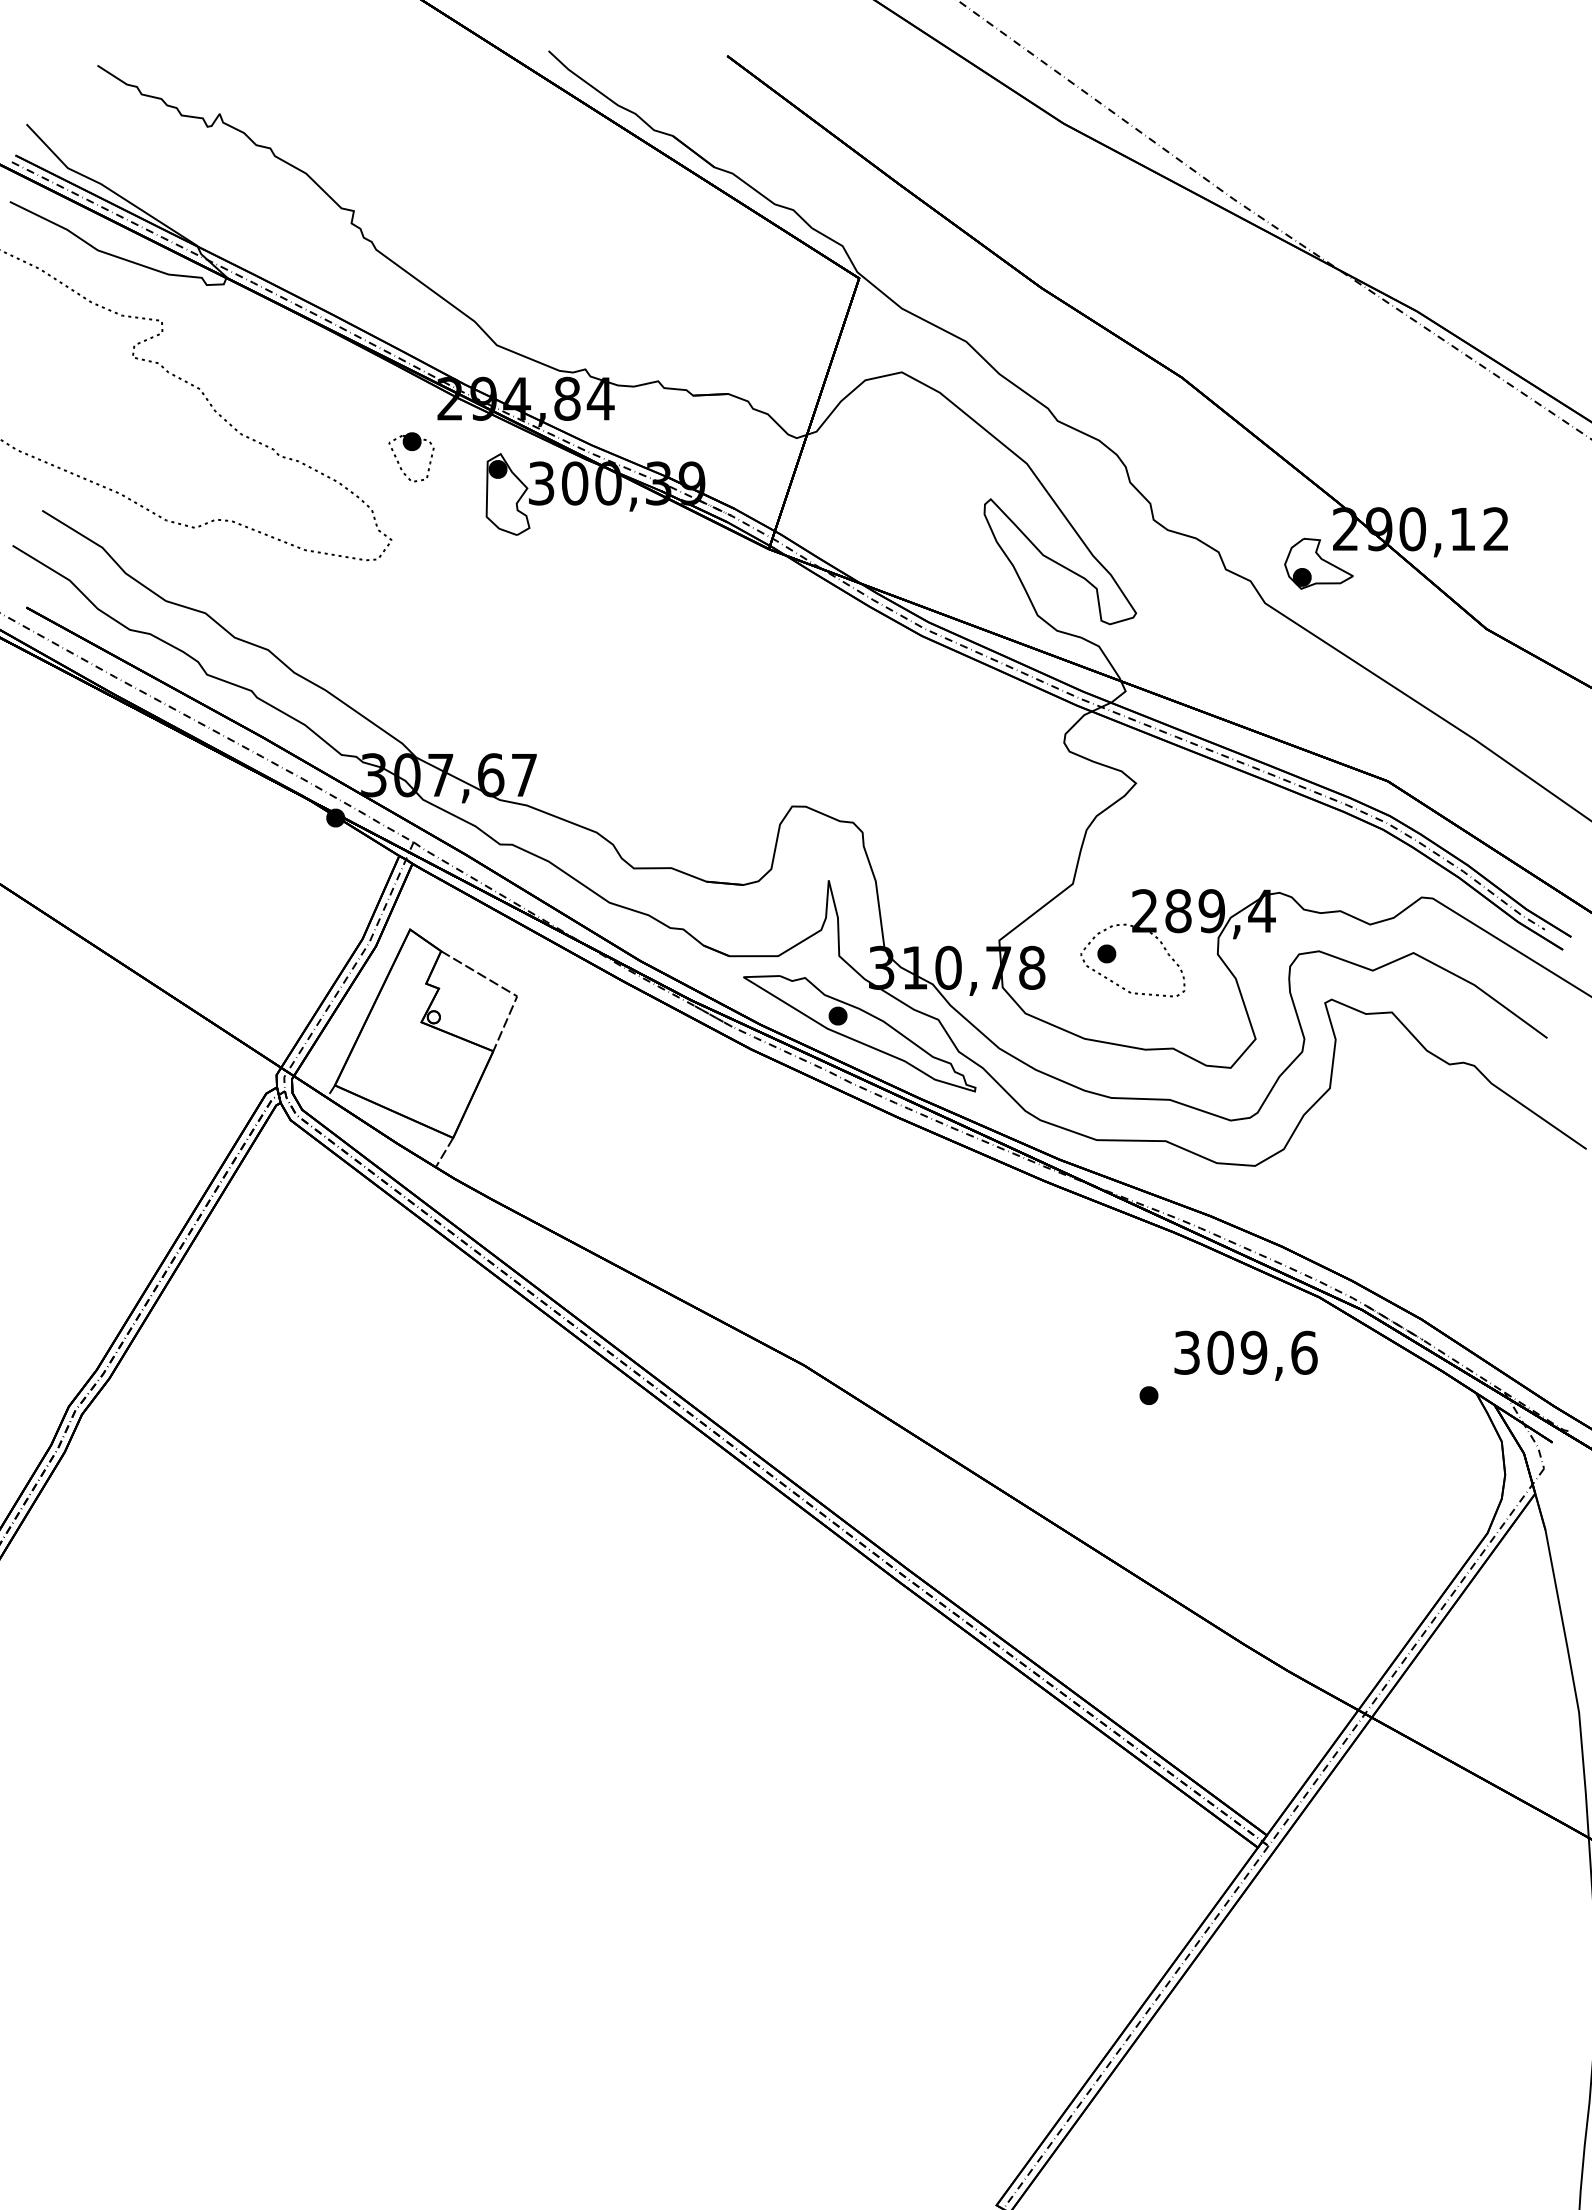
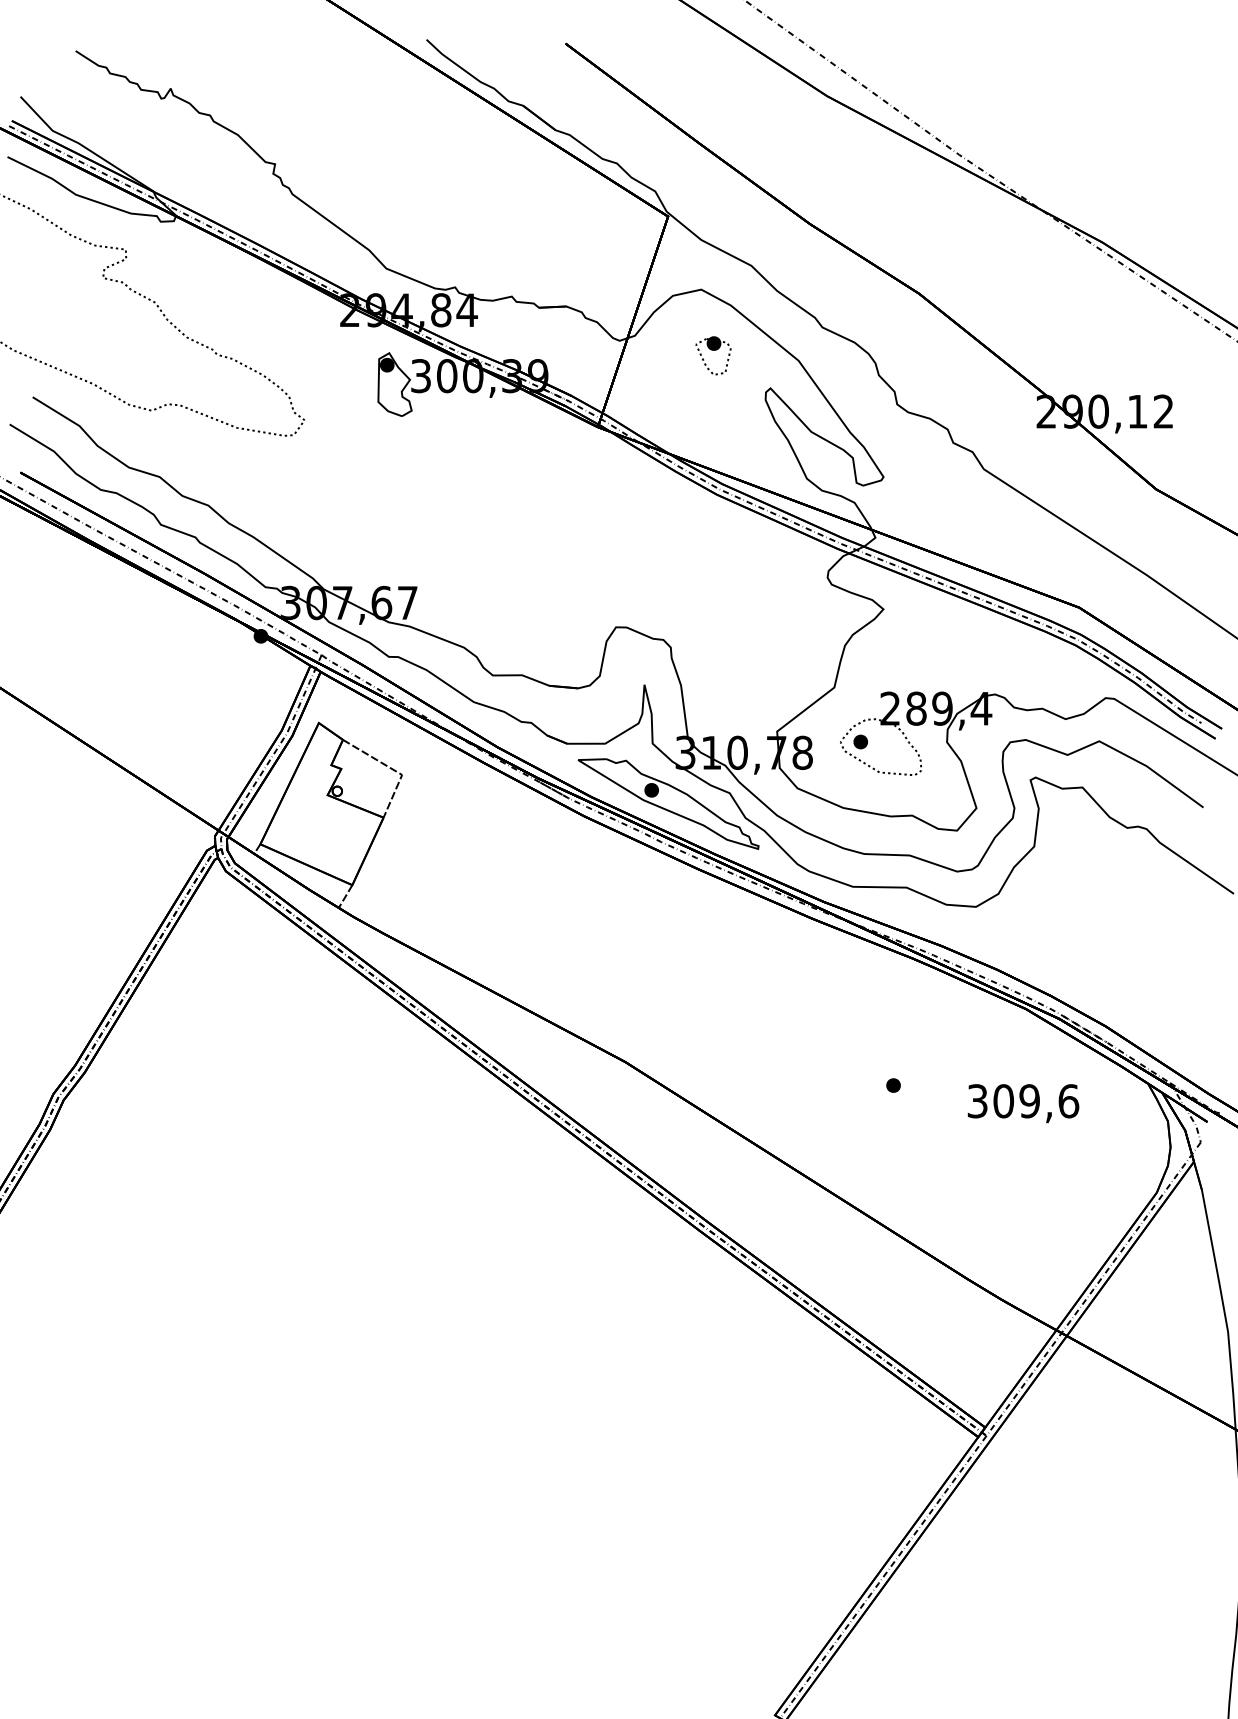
part: (411, 450) -> (713, 350), moved
part: (1318, 563) -> (1025, 438), removed
text: (1245, 1355) -> (1023, 1103), moved

